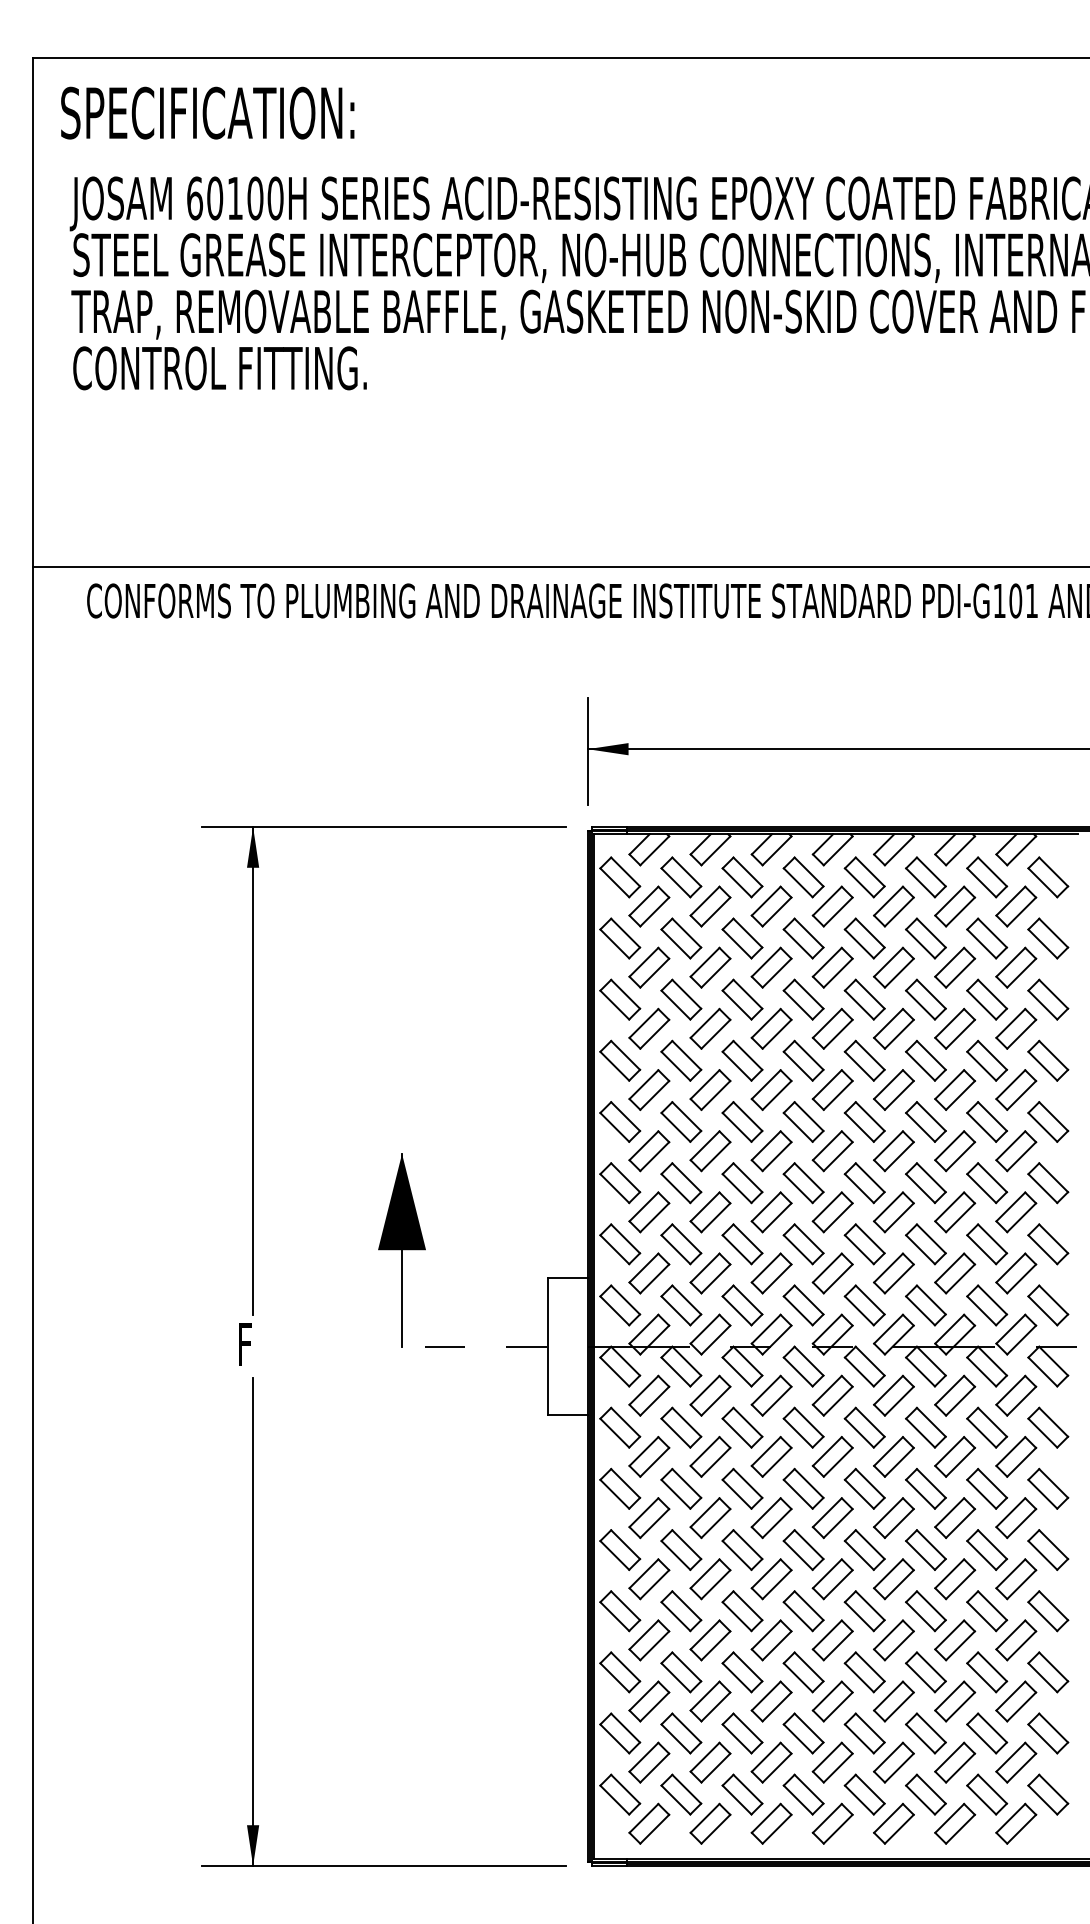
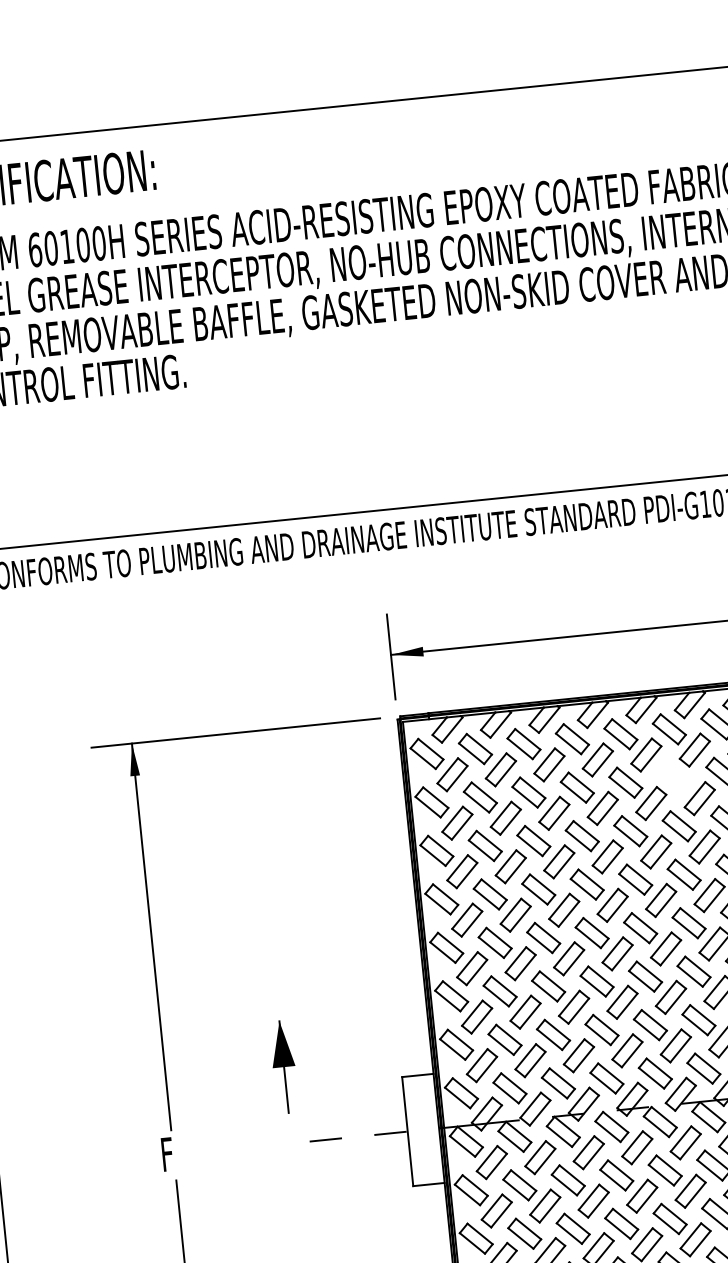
part: (925, 938) -> (673, 777), removed
part: (401, 1250) -> (283, 1067), size x0.6

